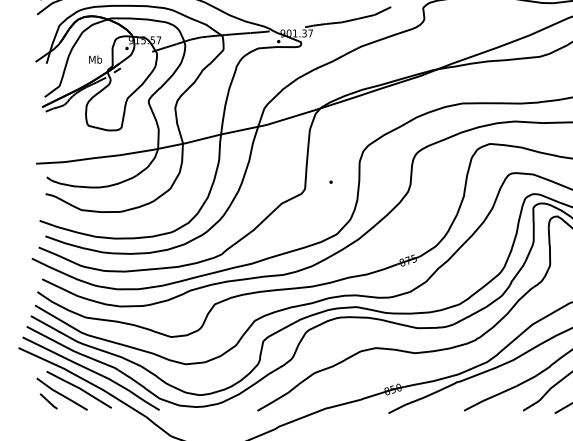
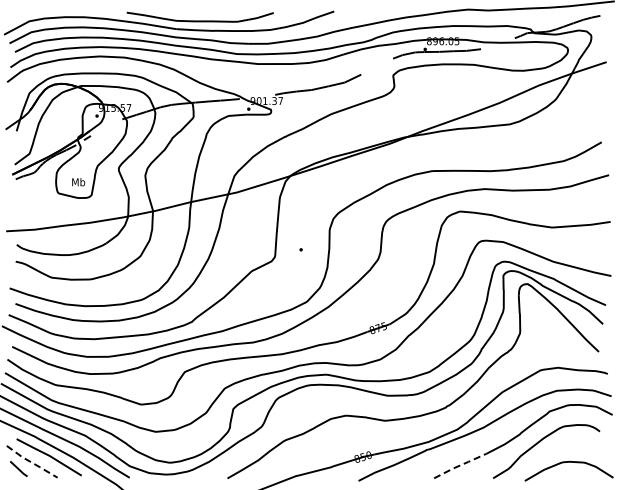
text: (95, 59) -> (78, 182), moved
line: (61, 394) -> (31, 462), solid -> dashed
line: (490, 397) -> (460, 465), solid -> dashed

